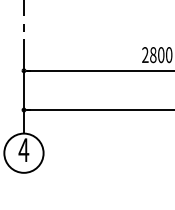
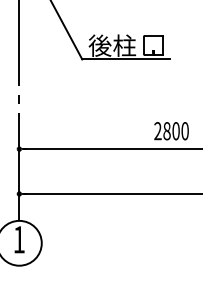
text: (24, 149) -> (19, 239), 4 -> 1

